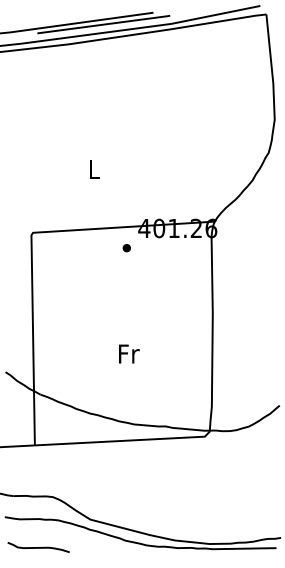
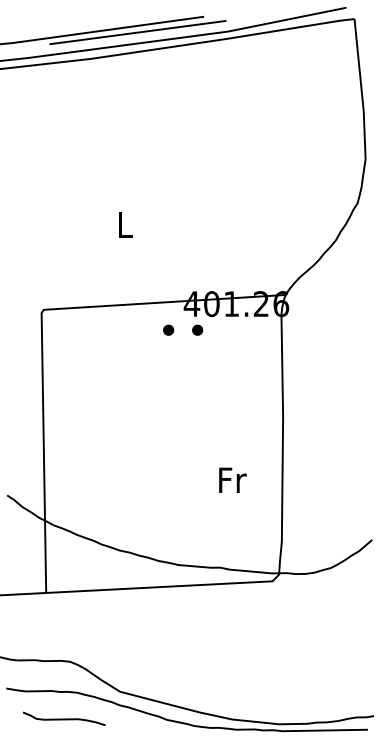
part: (148, 247) -> (197, 329), added
text: (128, 353) -> (232, 479), moved
curve: (38, 547) -> (64, 718), moved

